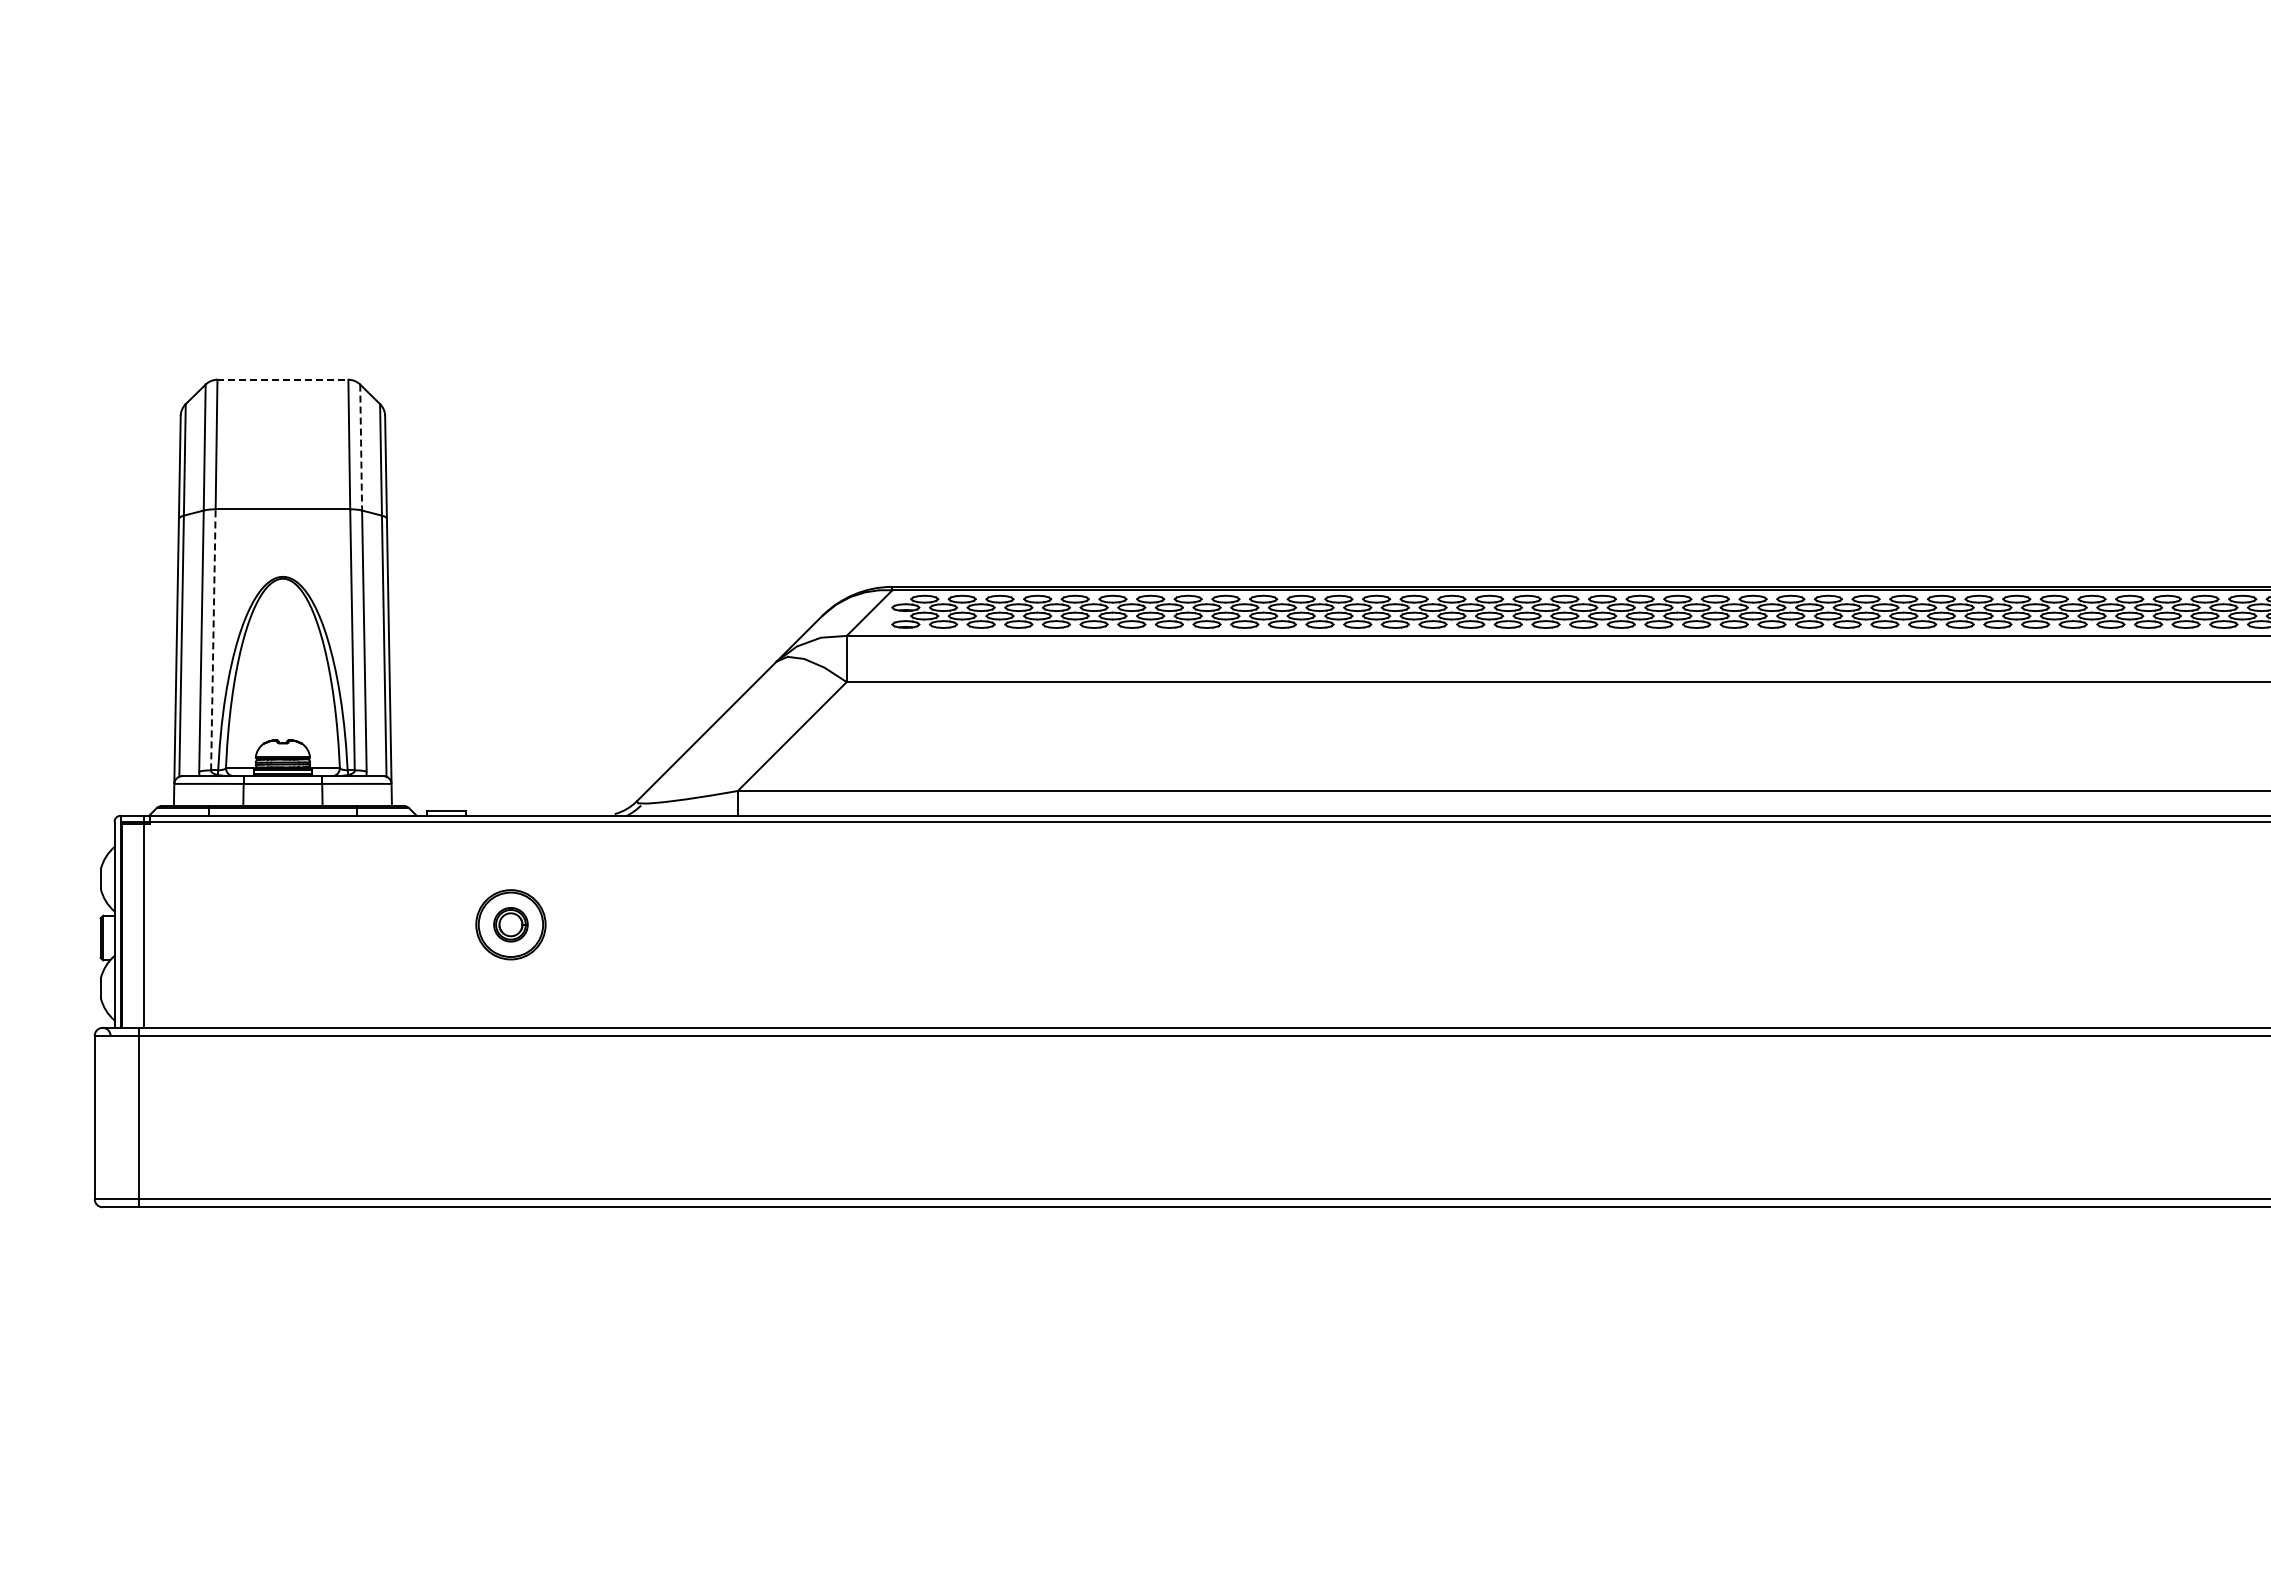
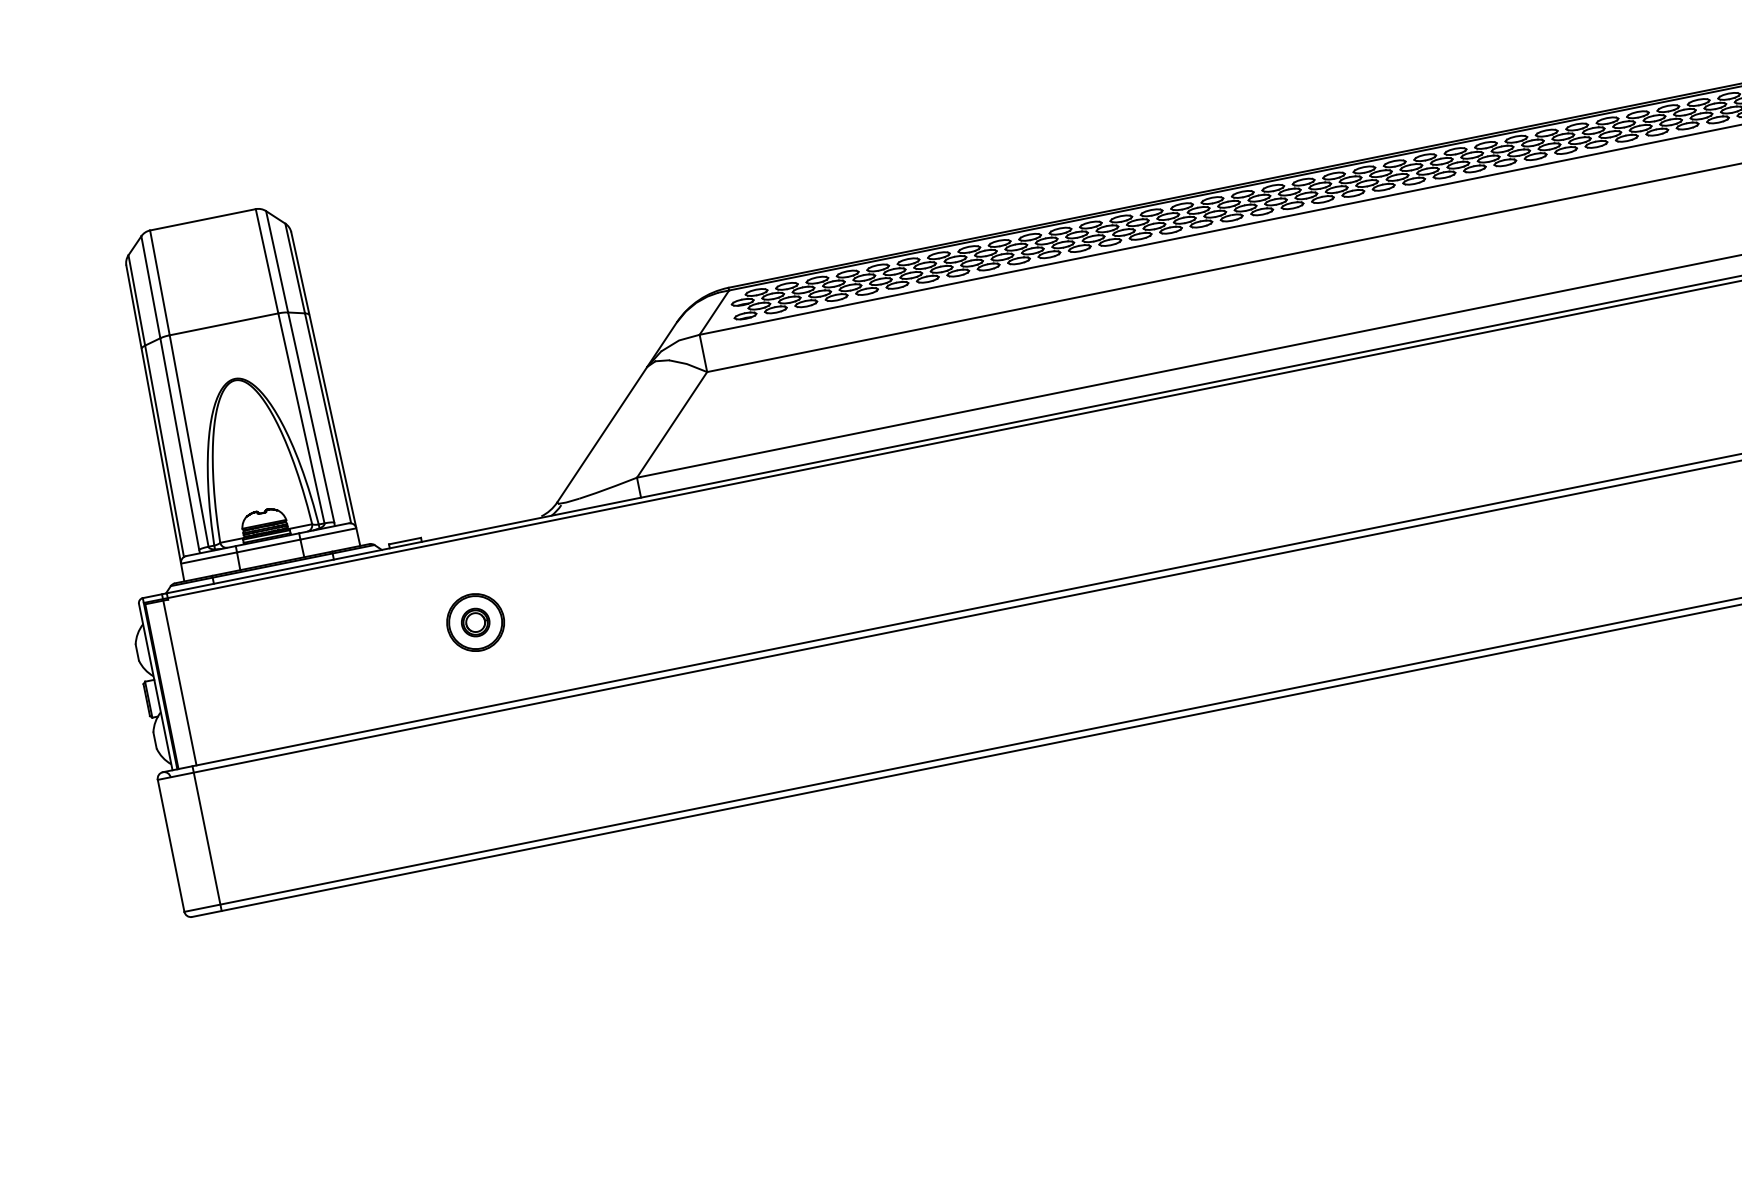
line: (283, 379) -> (203, 219), dashed -> solid
line: (361, 447) -> (277, 261), dashed -> solid
line: (213, 639) -> (189, 440), dashed -> solid

